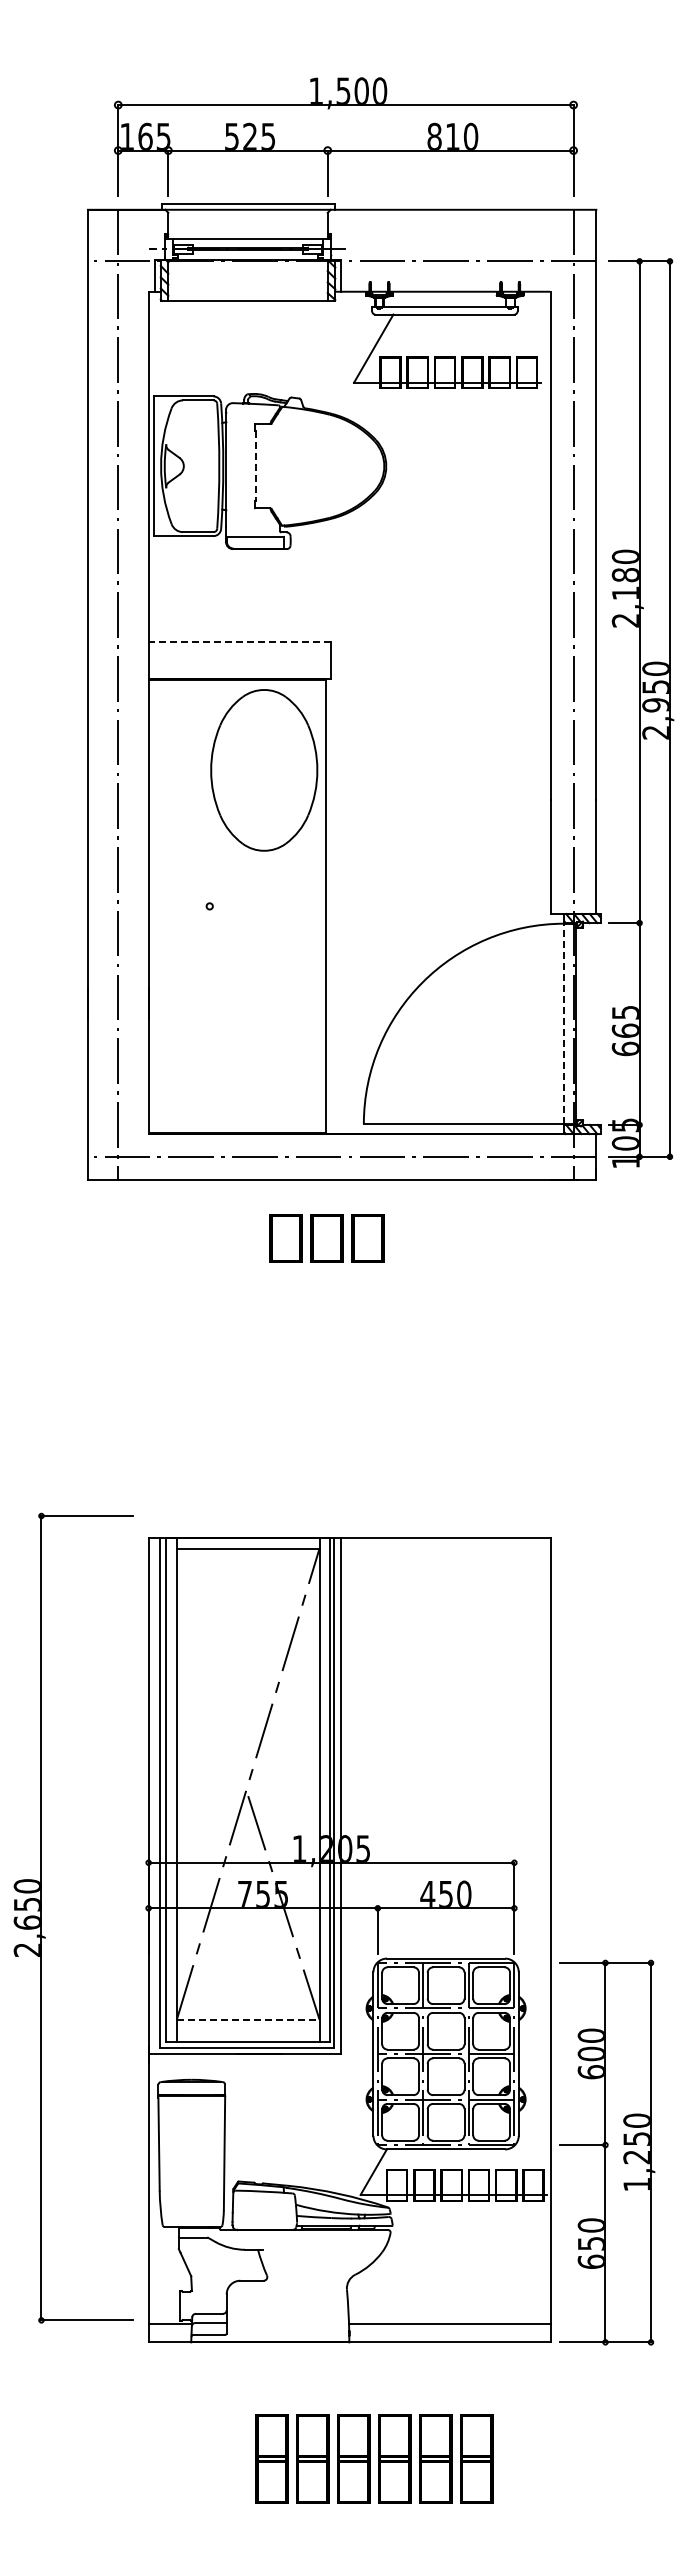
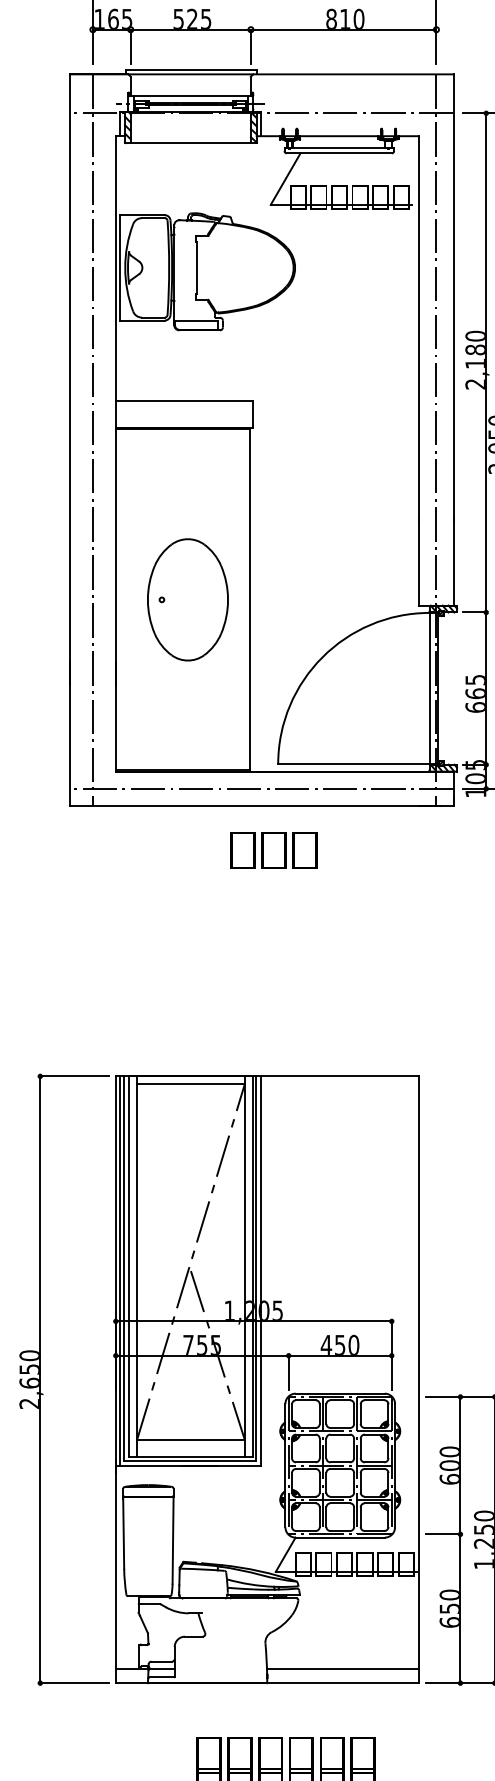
line: (255, 466) -> (196, 268), dashed -> solid
line: (239, 642) -> (184, 400), dashed -> solid
part: (264, 770) -> (188, 599), moved
line: (564, 1023) -> (429, 688), dashed -> solid
text: (326, 1238) -> (273, 850), moved
line: (153, 1796) -> (119, 1271), added
part: (41, 1917) -> (40, 1379), moved
line: (248, 2019) -> (191, 1439), dashed -> solid

